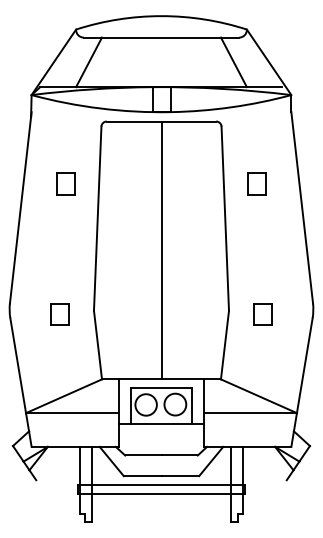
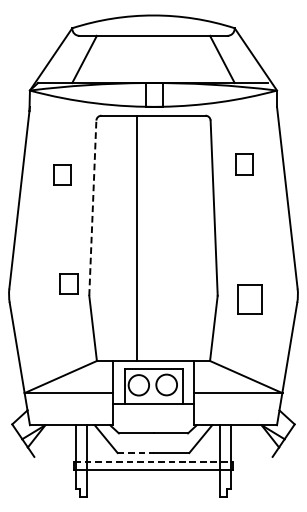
part: (256, 183) -> (243, 164), moved
line: (97, 218) -> (92, 207), solid -> dashed
line: (161, 250) -> (137, 238), moved
part: (59, 314) -> (68, 284), moved
part: (262, 314) -> (249, 299), size x1.4
line: (142, 476) -> (135, 453), solid -> dashed
line: (161, 485) -> (153, 461), solid -> dashed

